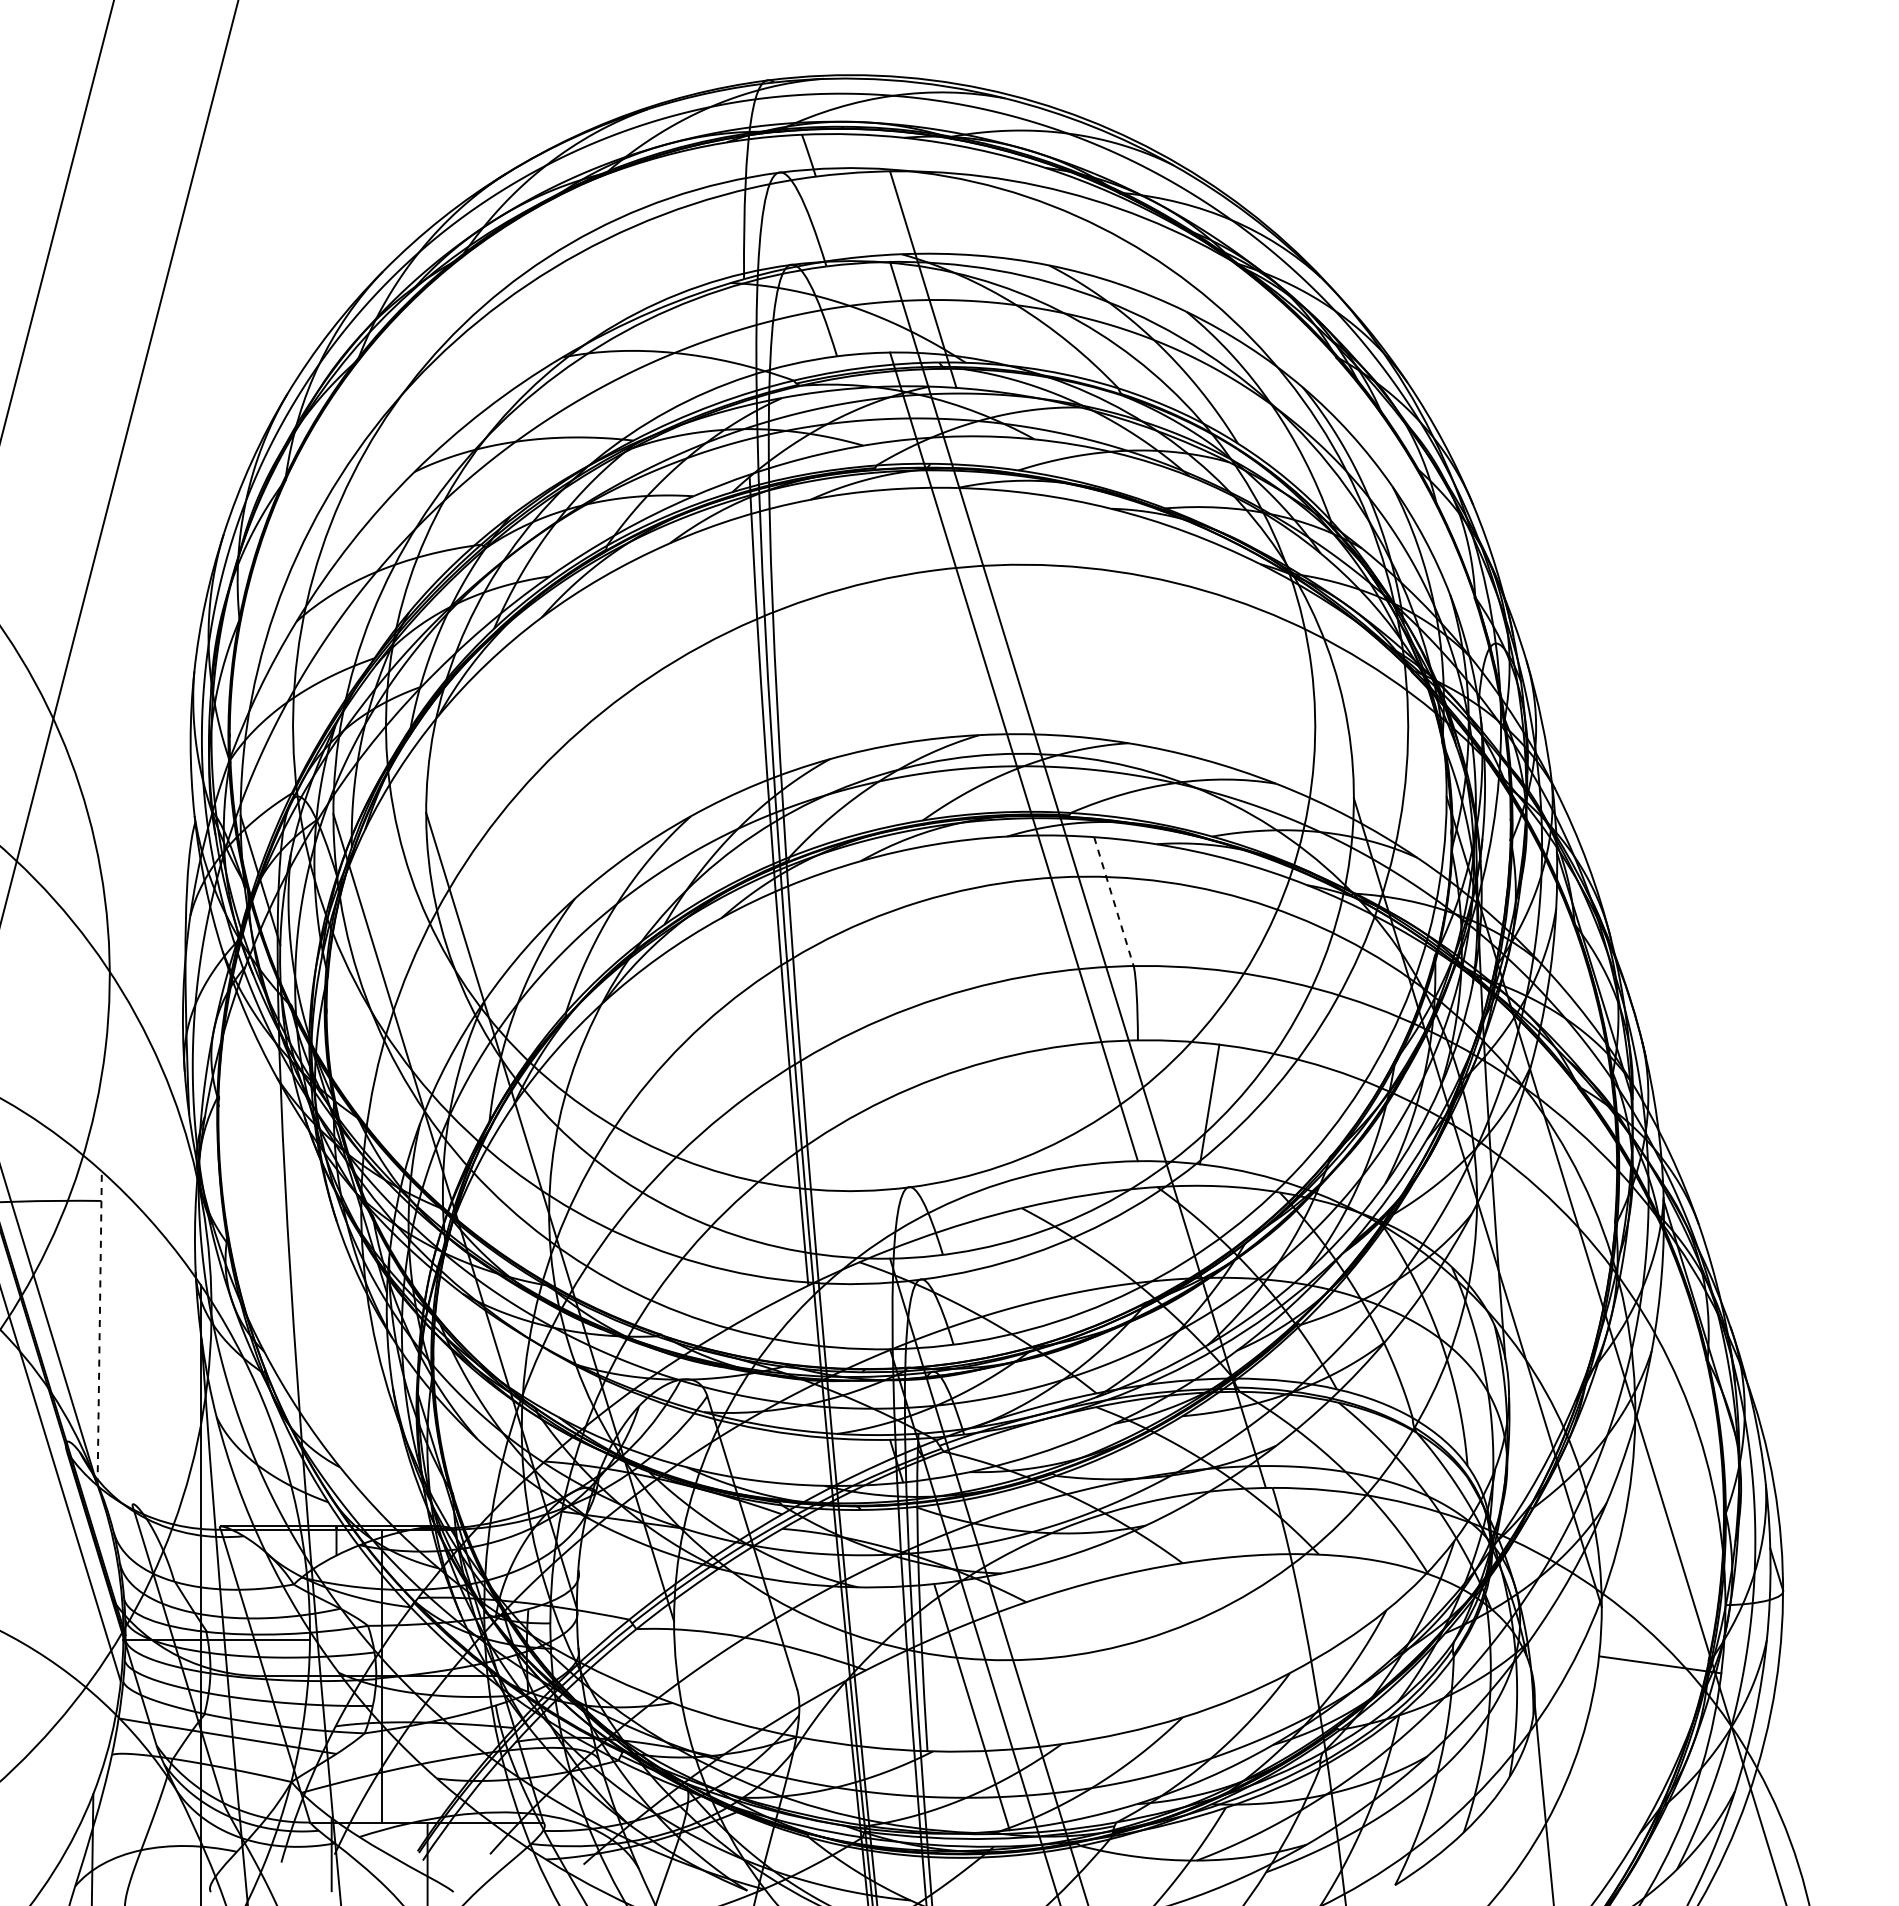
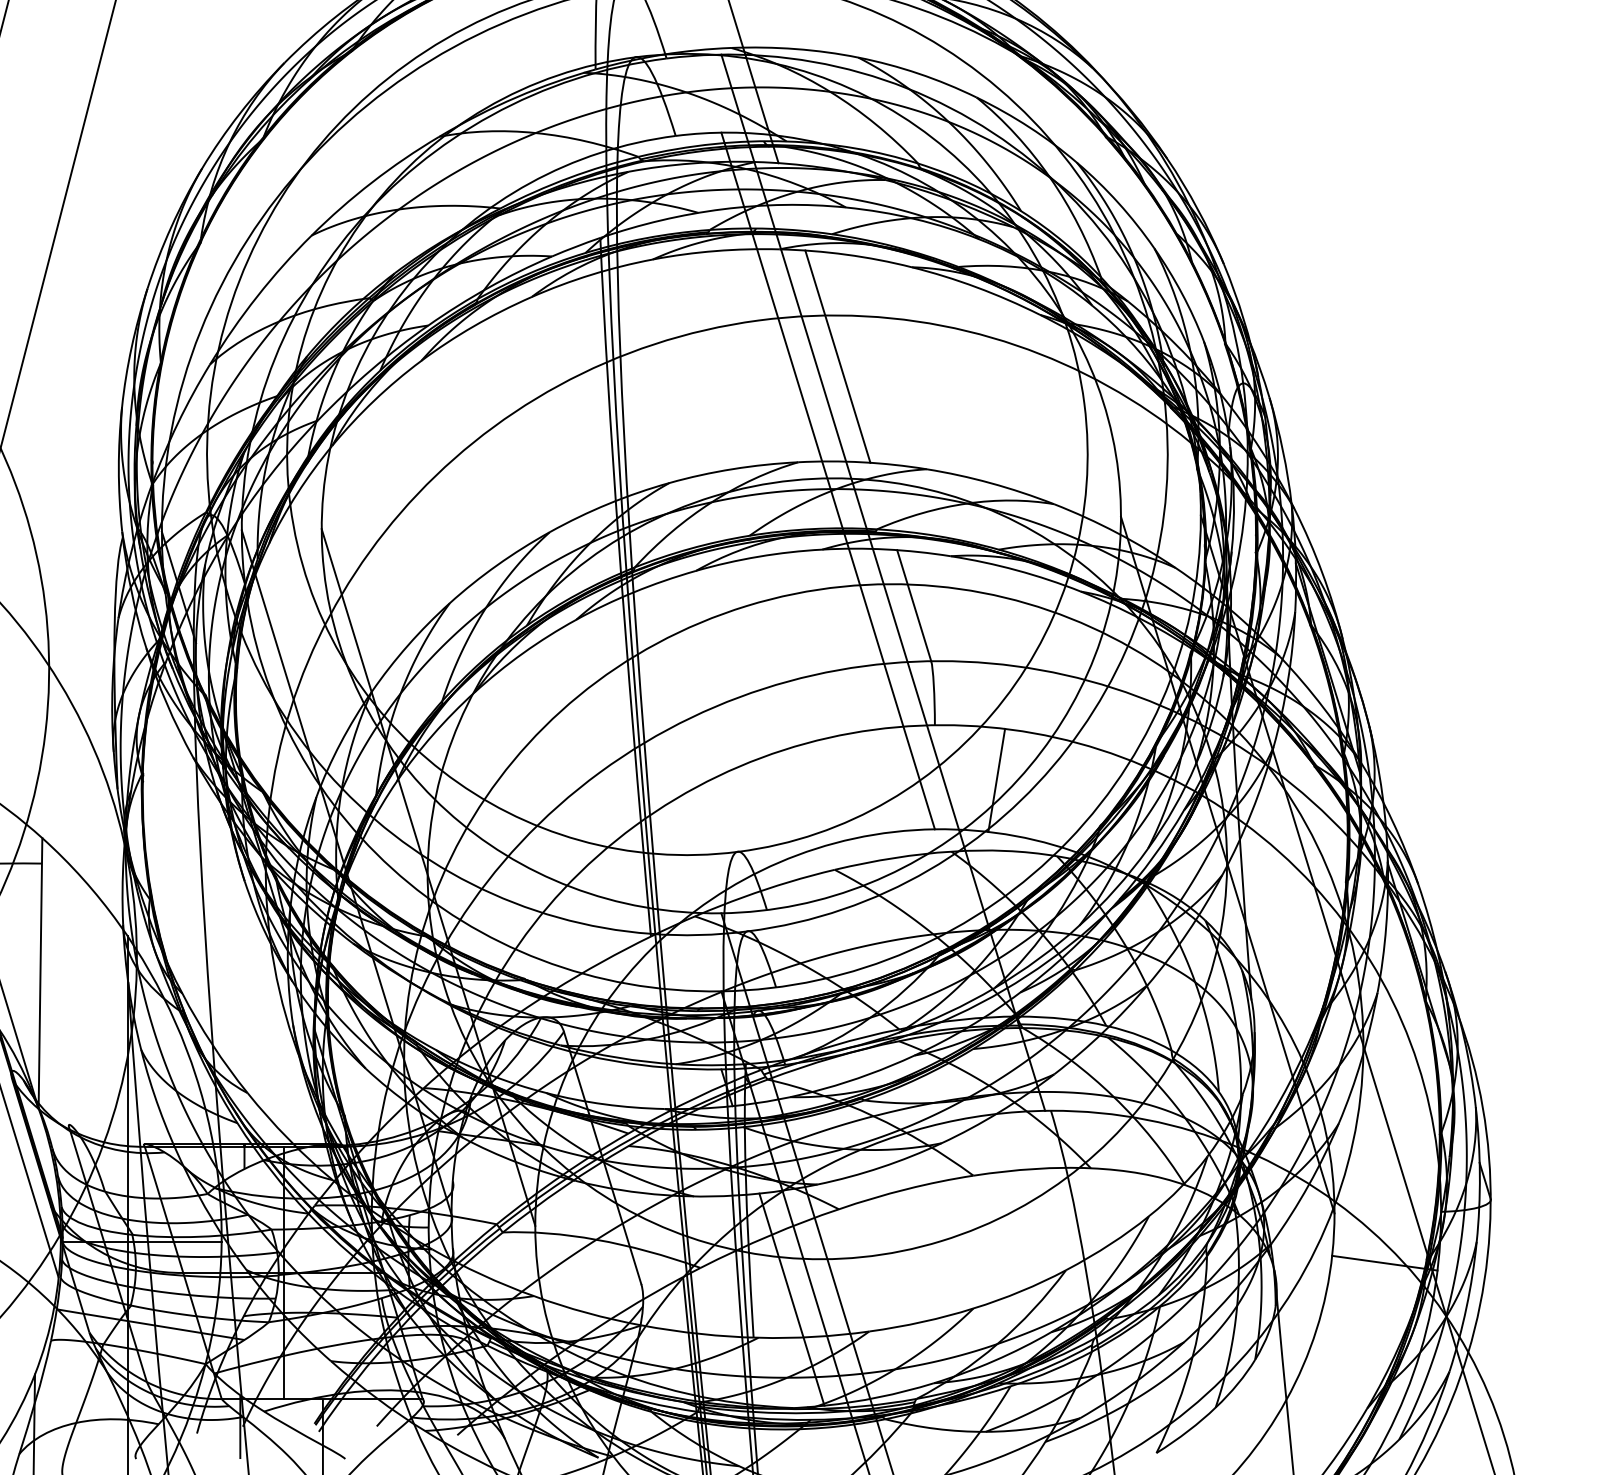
line: (1025, 612) -> (838, 356), added
line: (1114, 902) -> (914, 606), dashed -> solid
line: (99, 1328) -> (40, 973), dashed -> solid

